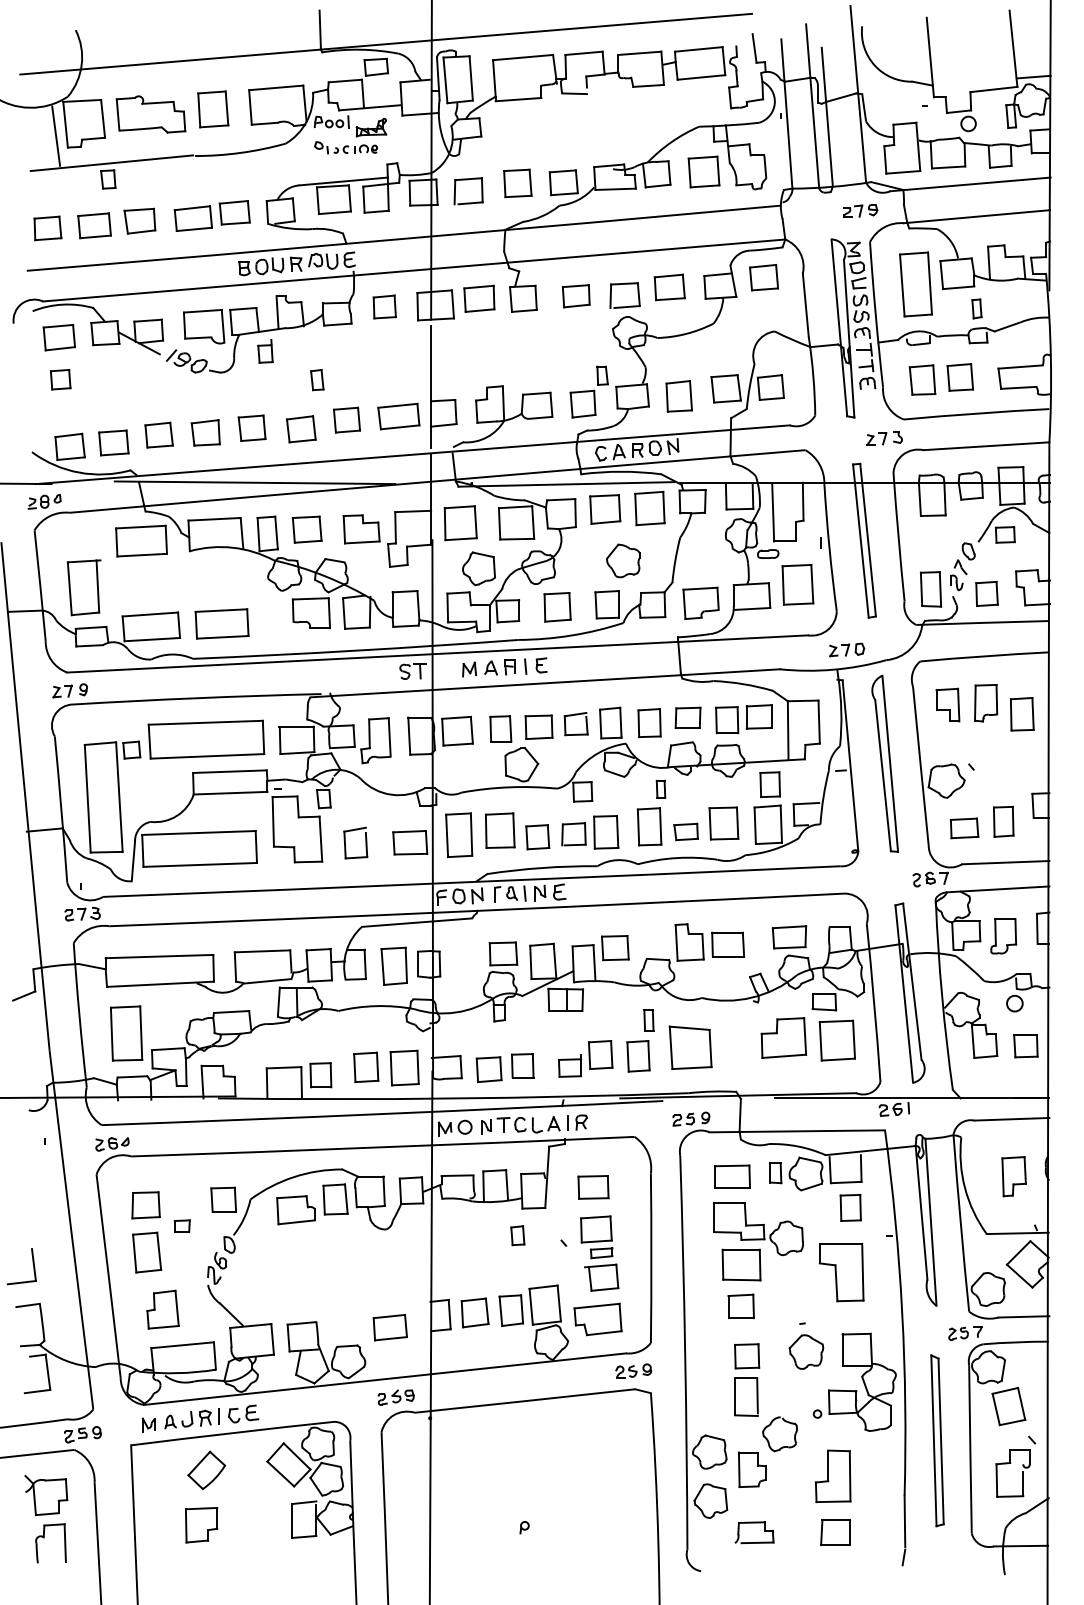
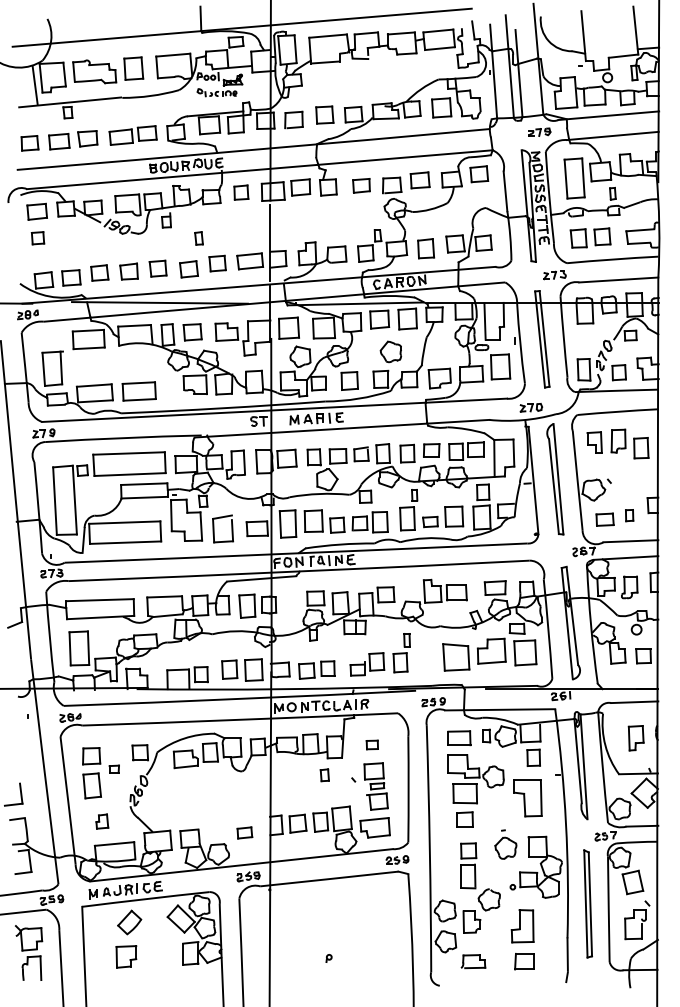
part: (1003, 821) -> (629, 515), size x0.6
part: (356, 842) -> (223, 528), size x1.4
part: (691, 1047) -> (456, 657), moved
part: (593, 1186) -> (372, 744), size x0.6
part: (163, 1309) -> (102, 821), size x0.6
part: (389, 1326) -> (244, 832), size x0.7

